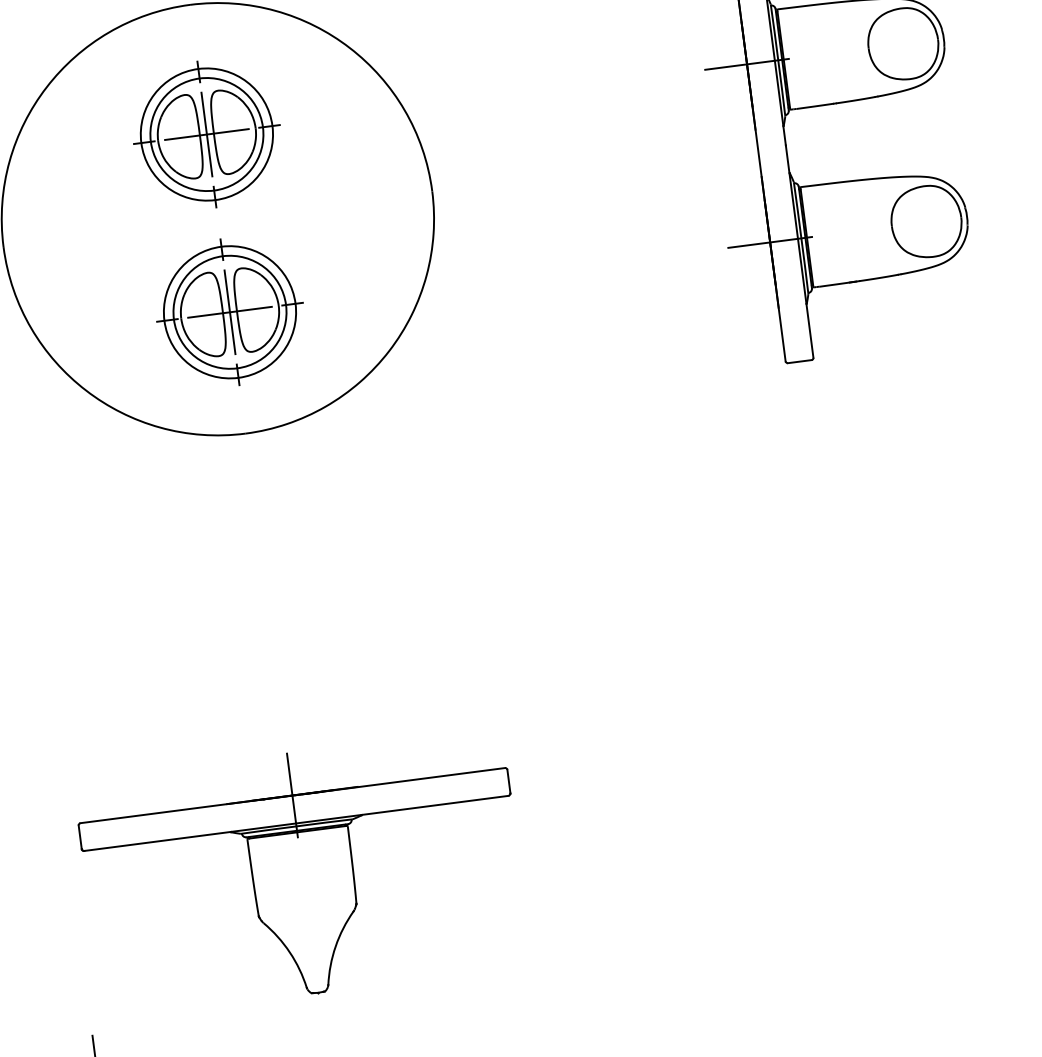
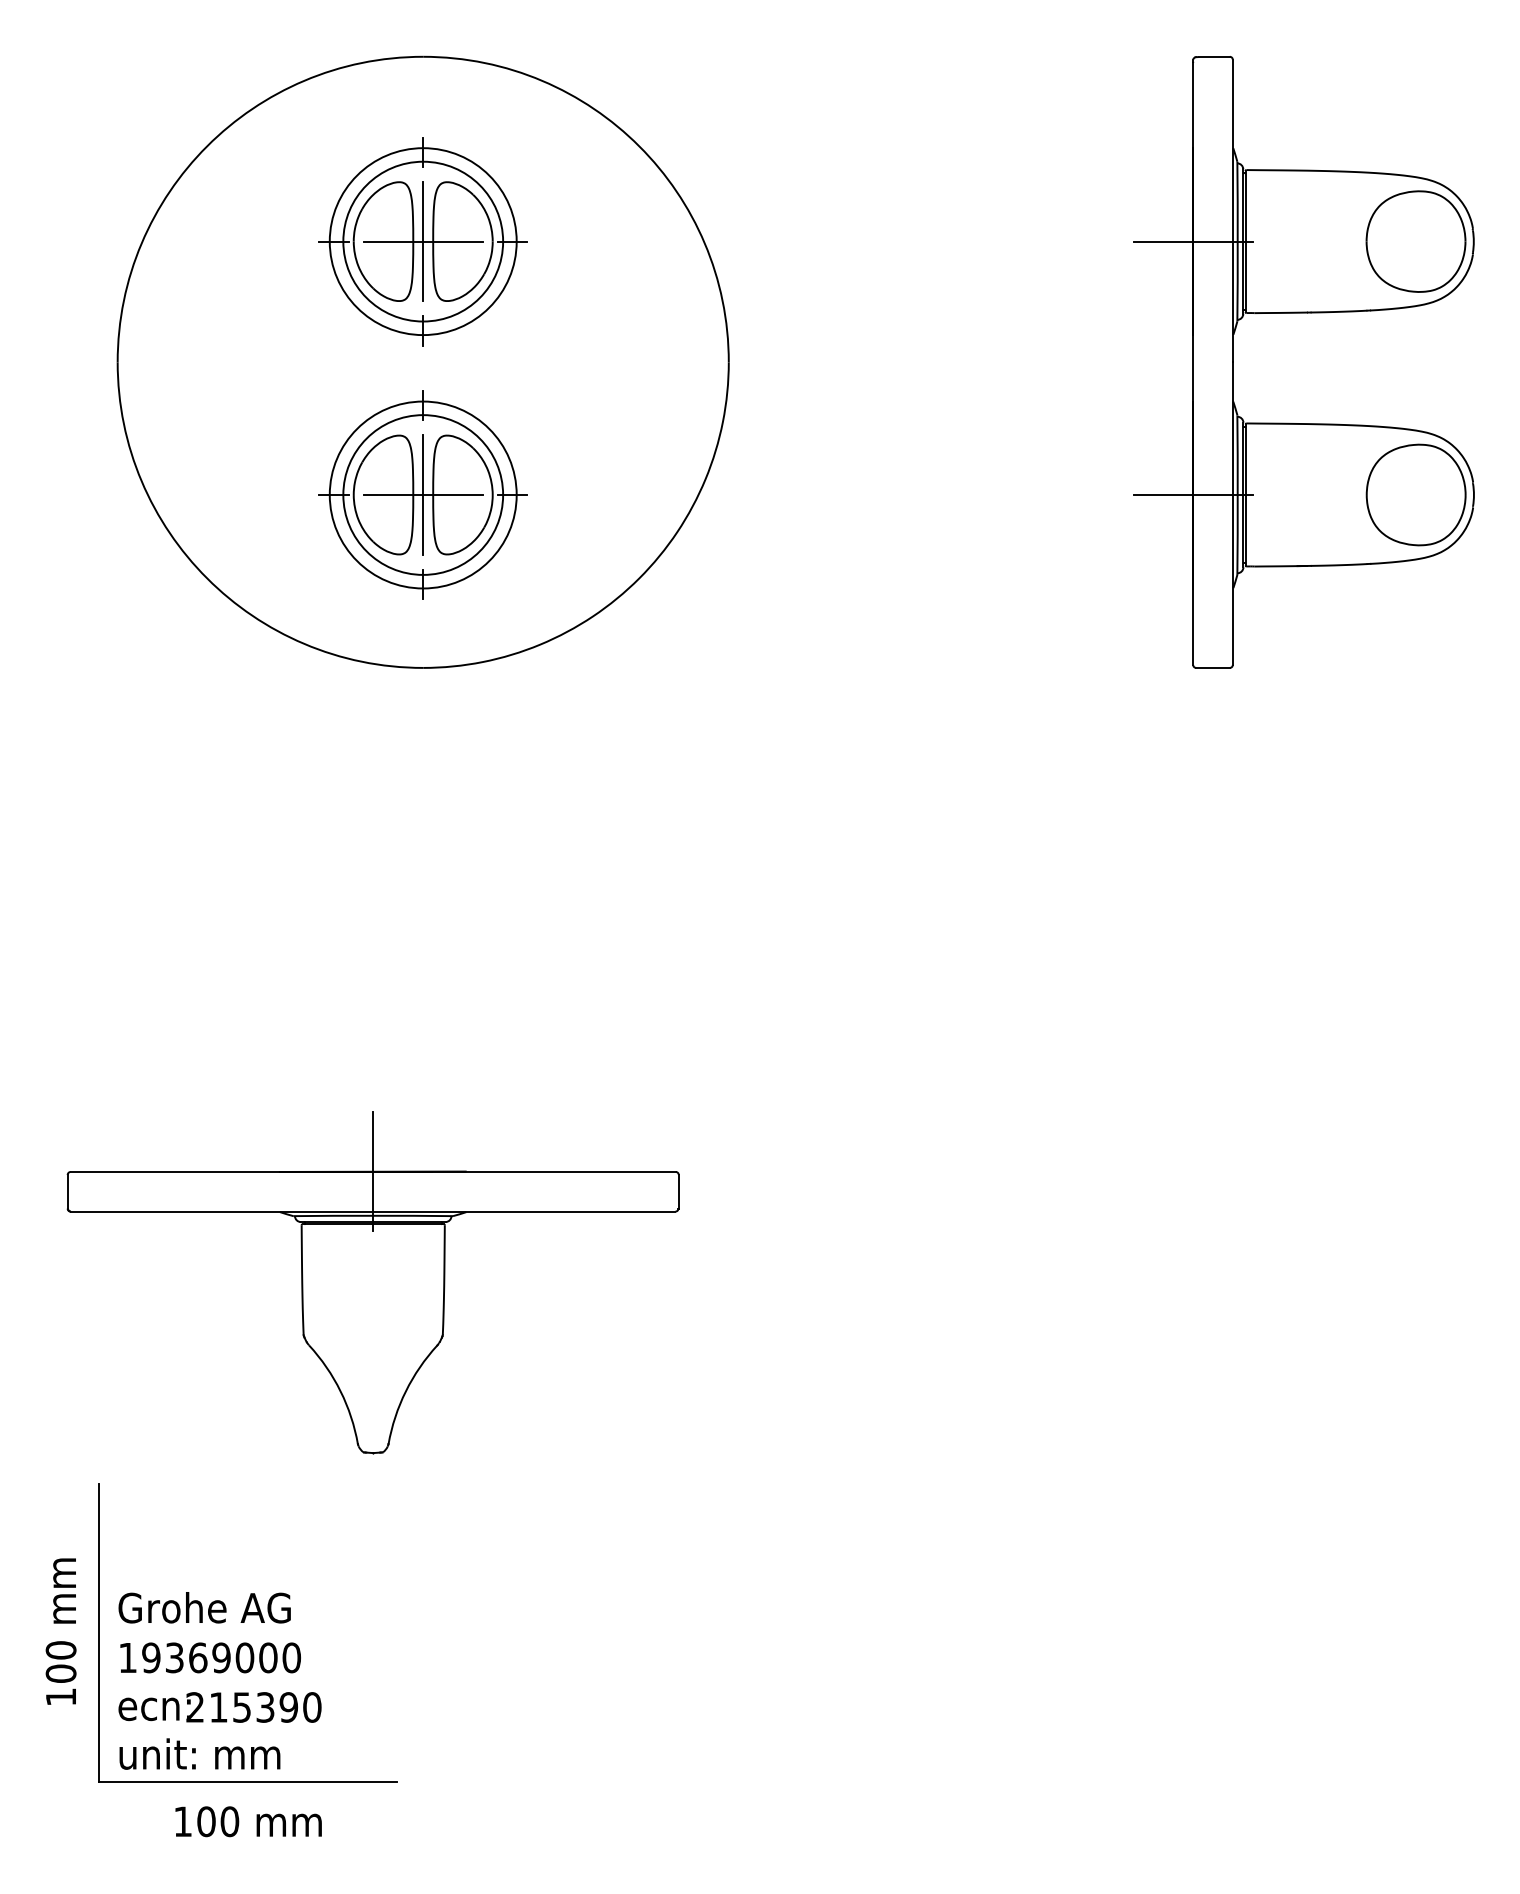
part: (302, 873) -> (372, 1282), moved

